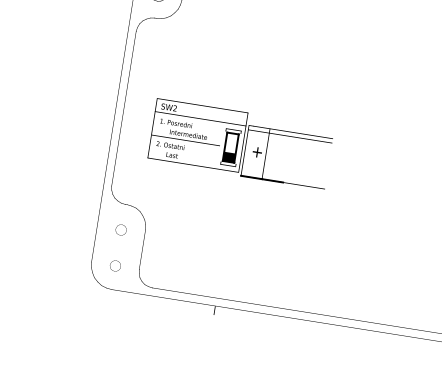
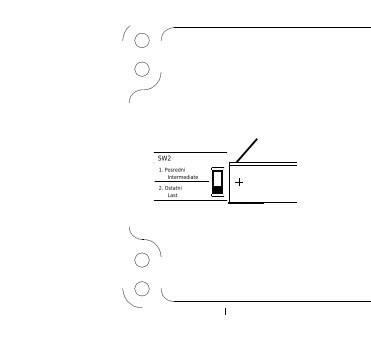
line: (272, 114) -> (246, 150), added
part: (120, 229) -> (141, 259), size x1.67
part: (114, 265) -> (141, 288), size x1.67

